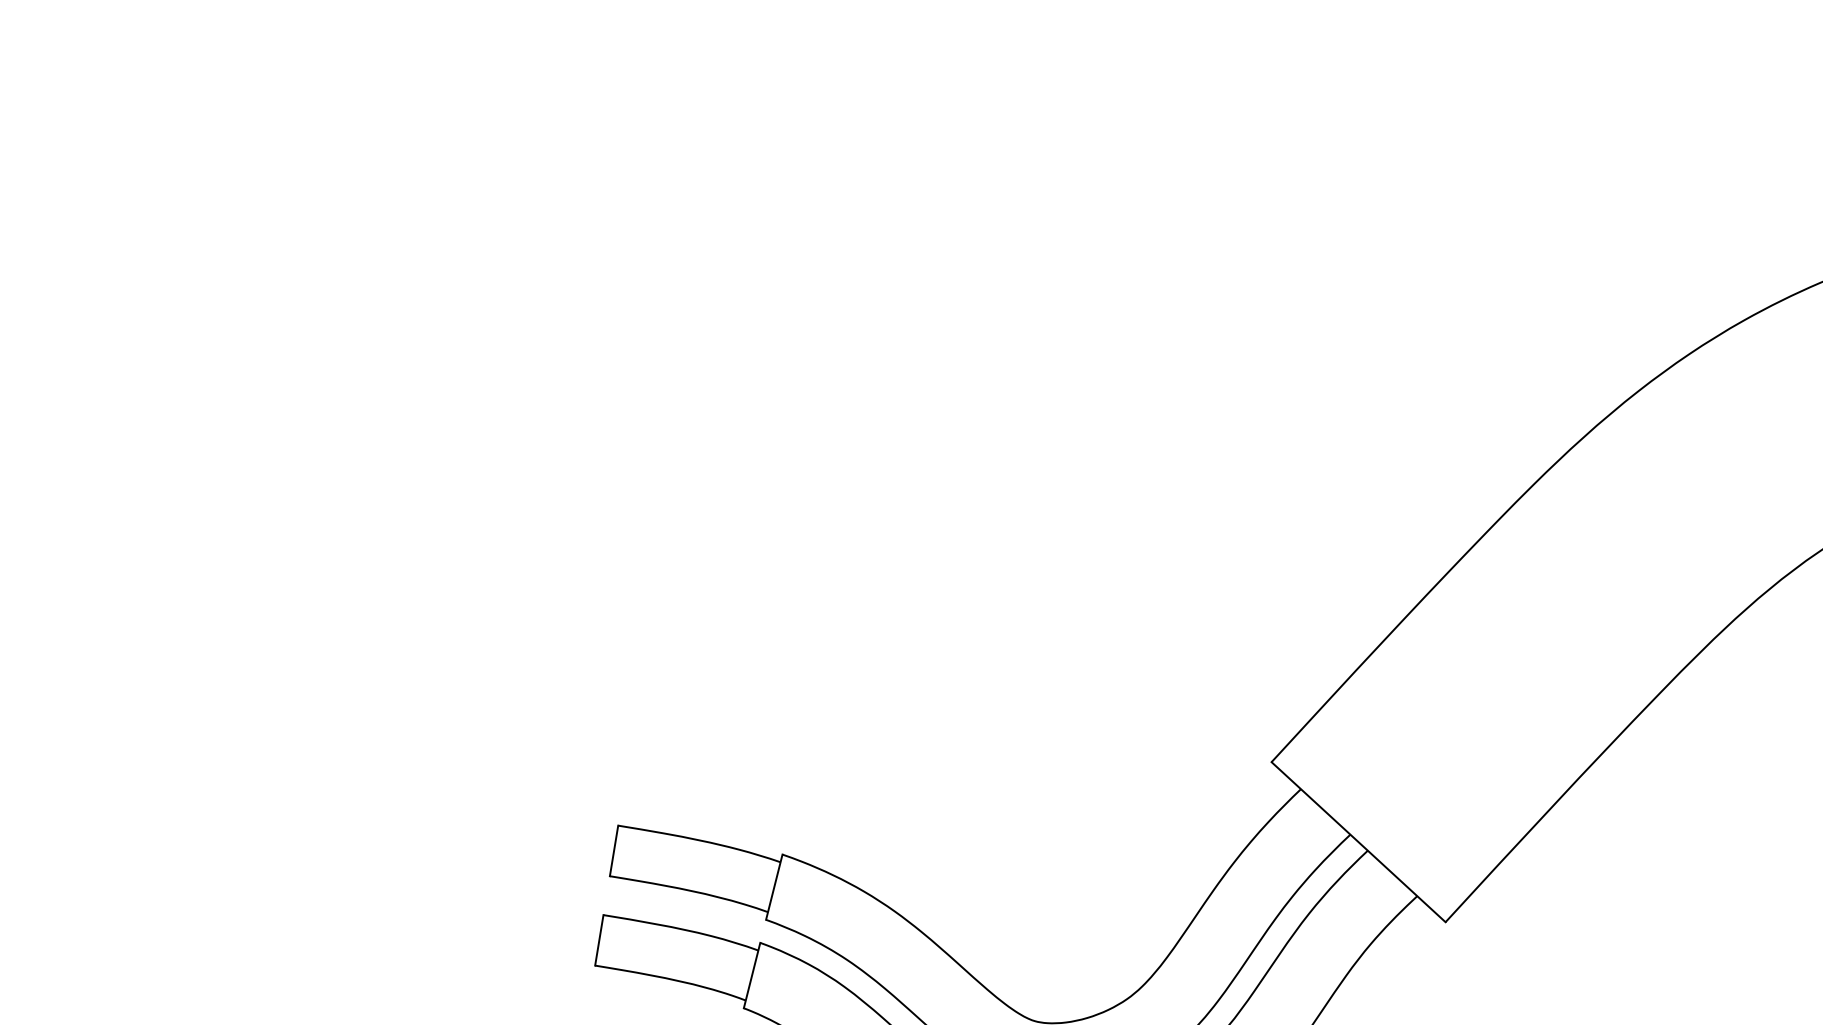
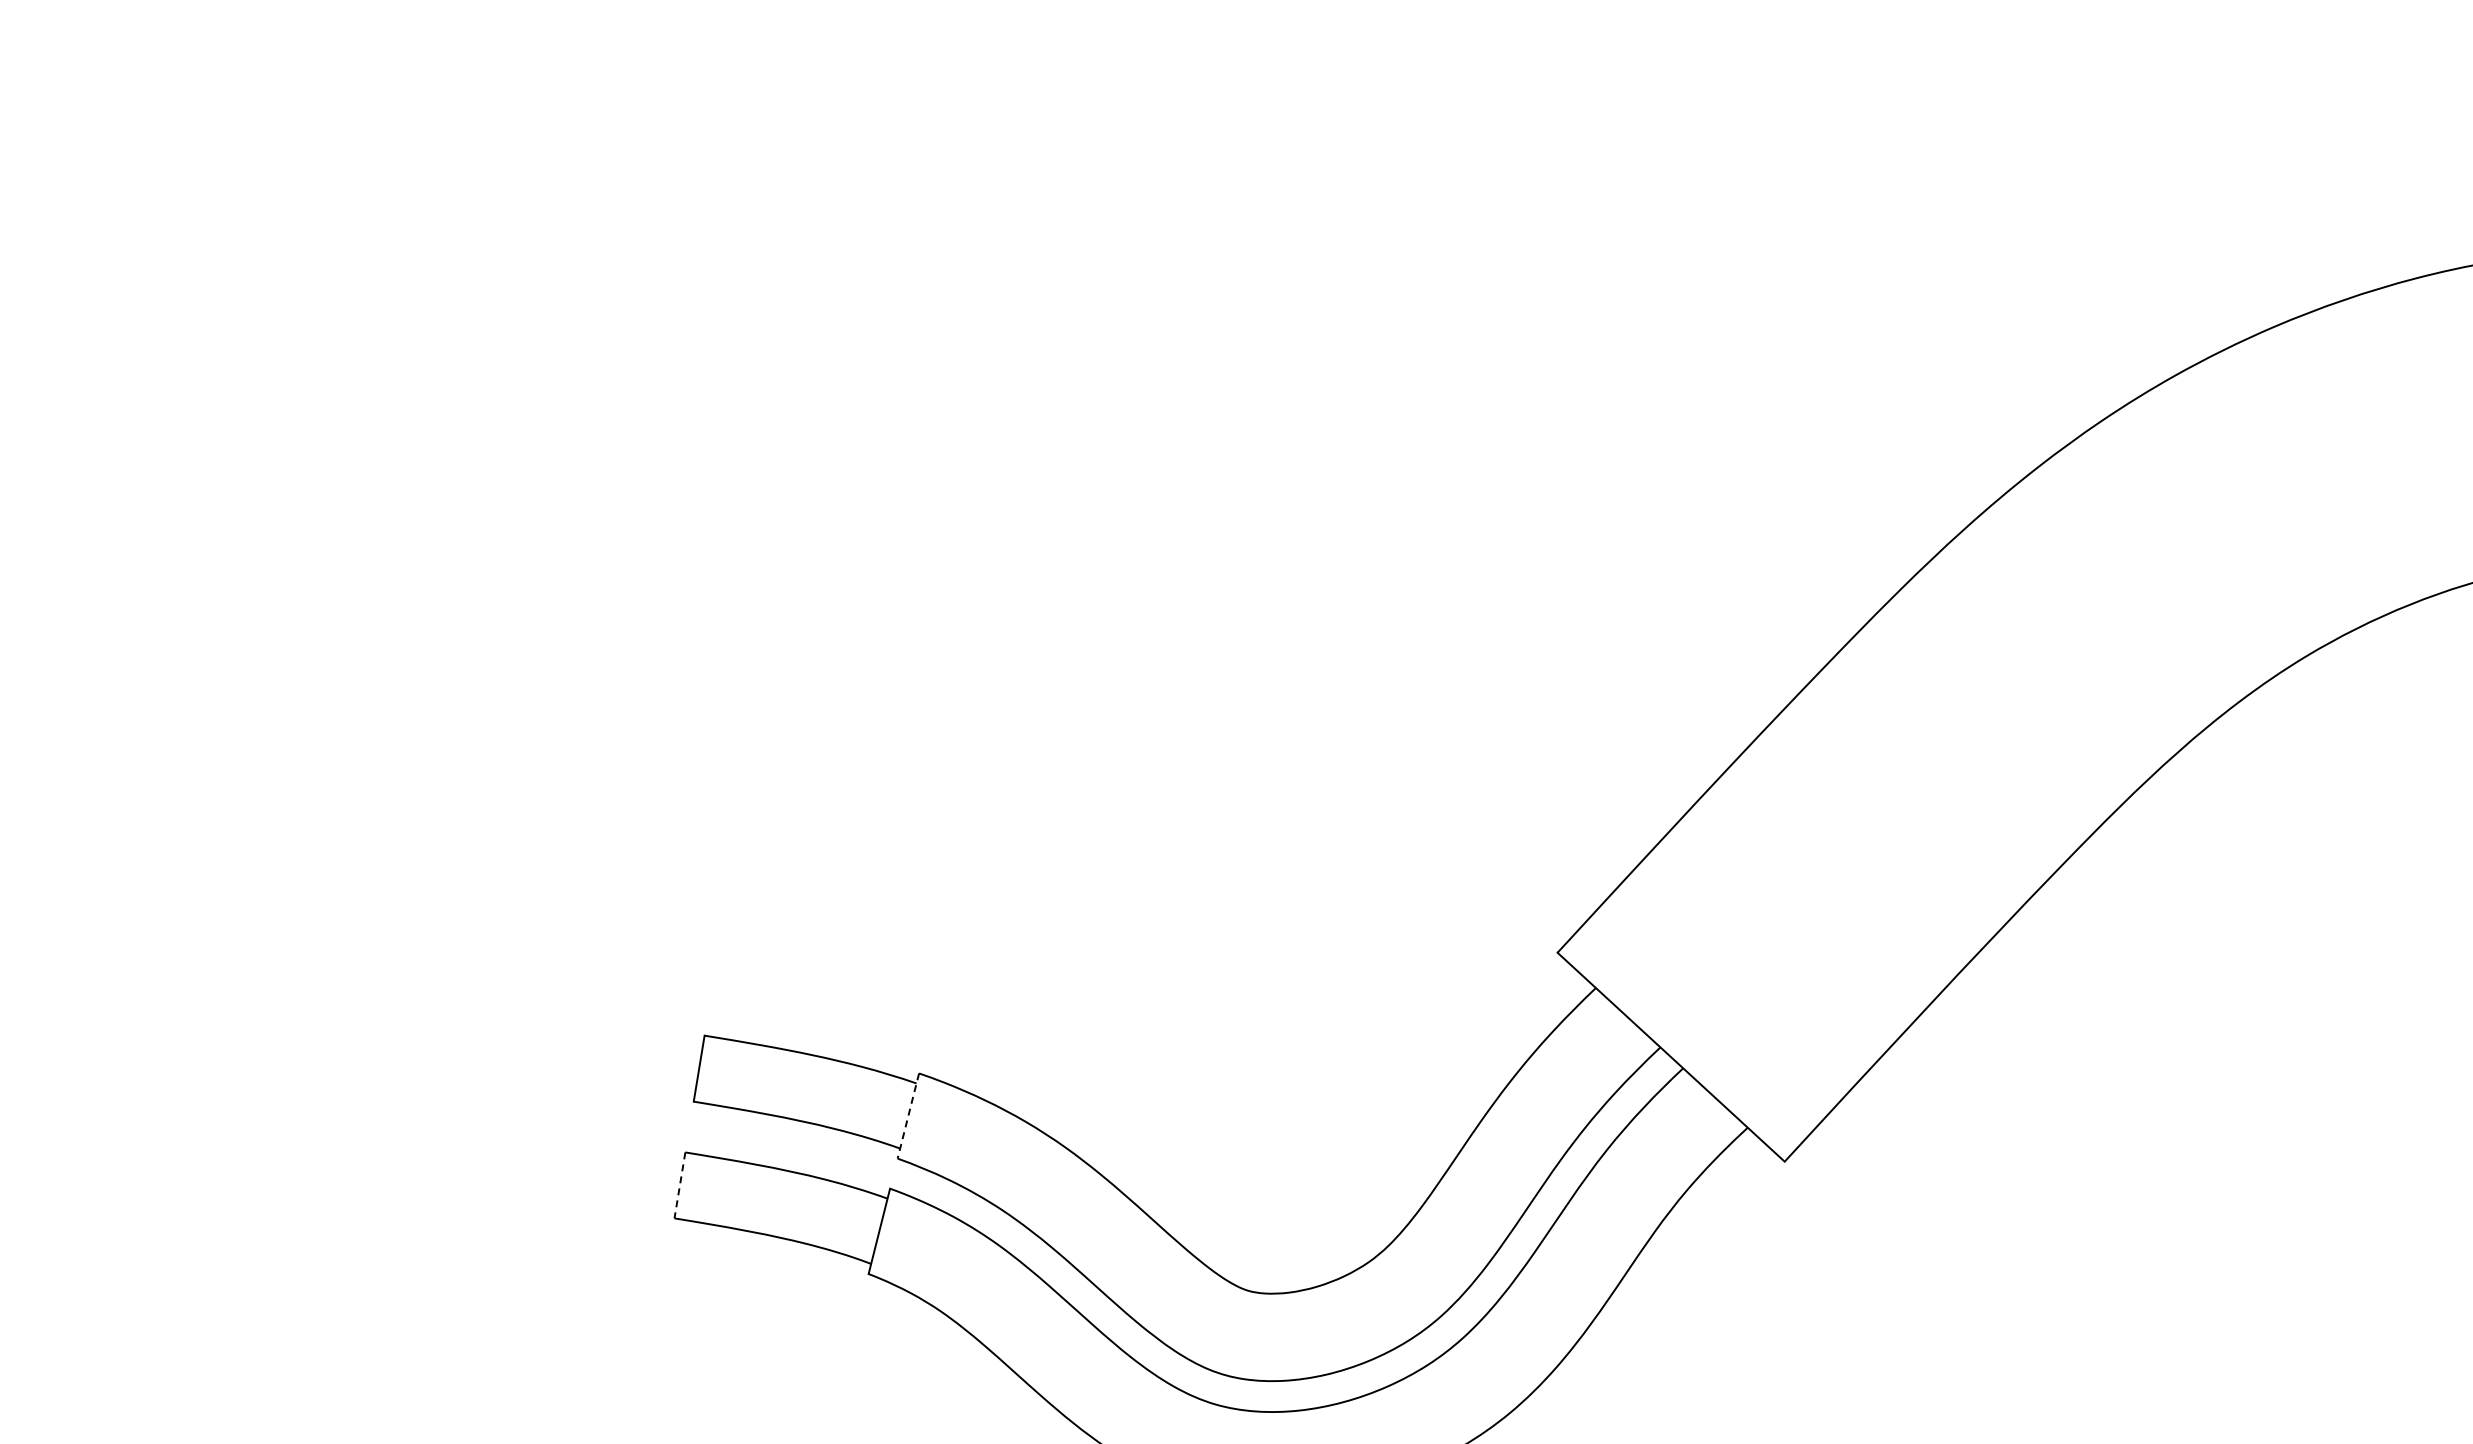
line: (774, 887) -> (908, 1116), solid -> dashed
line: (598, 940) -> (679, 1185), solid -> dashed

